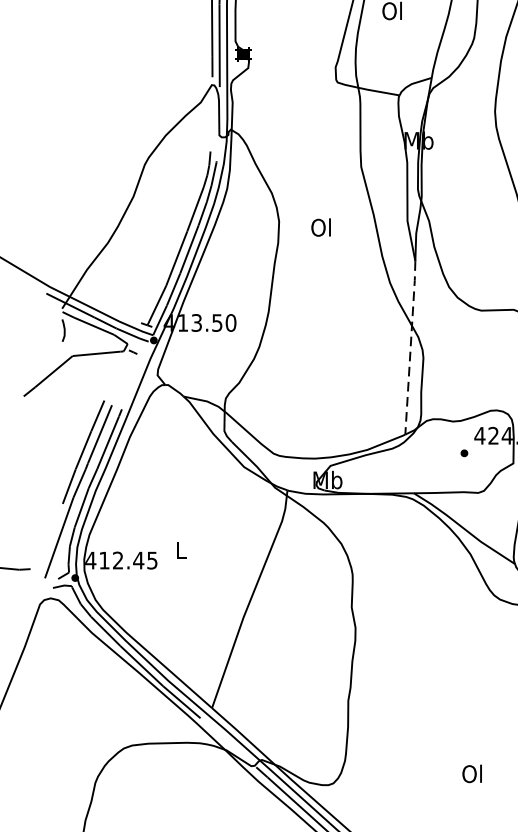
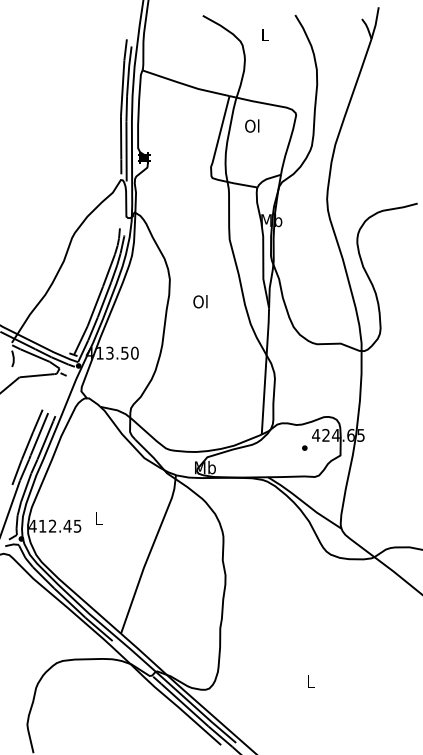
text: (321, 227) -> (200, 301), moved
line: (410, 348) -> (265, 371), dashed -> solid
text: (472, 773) -> (310, 681), Ol -> L

